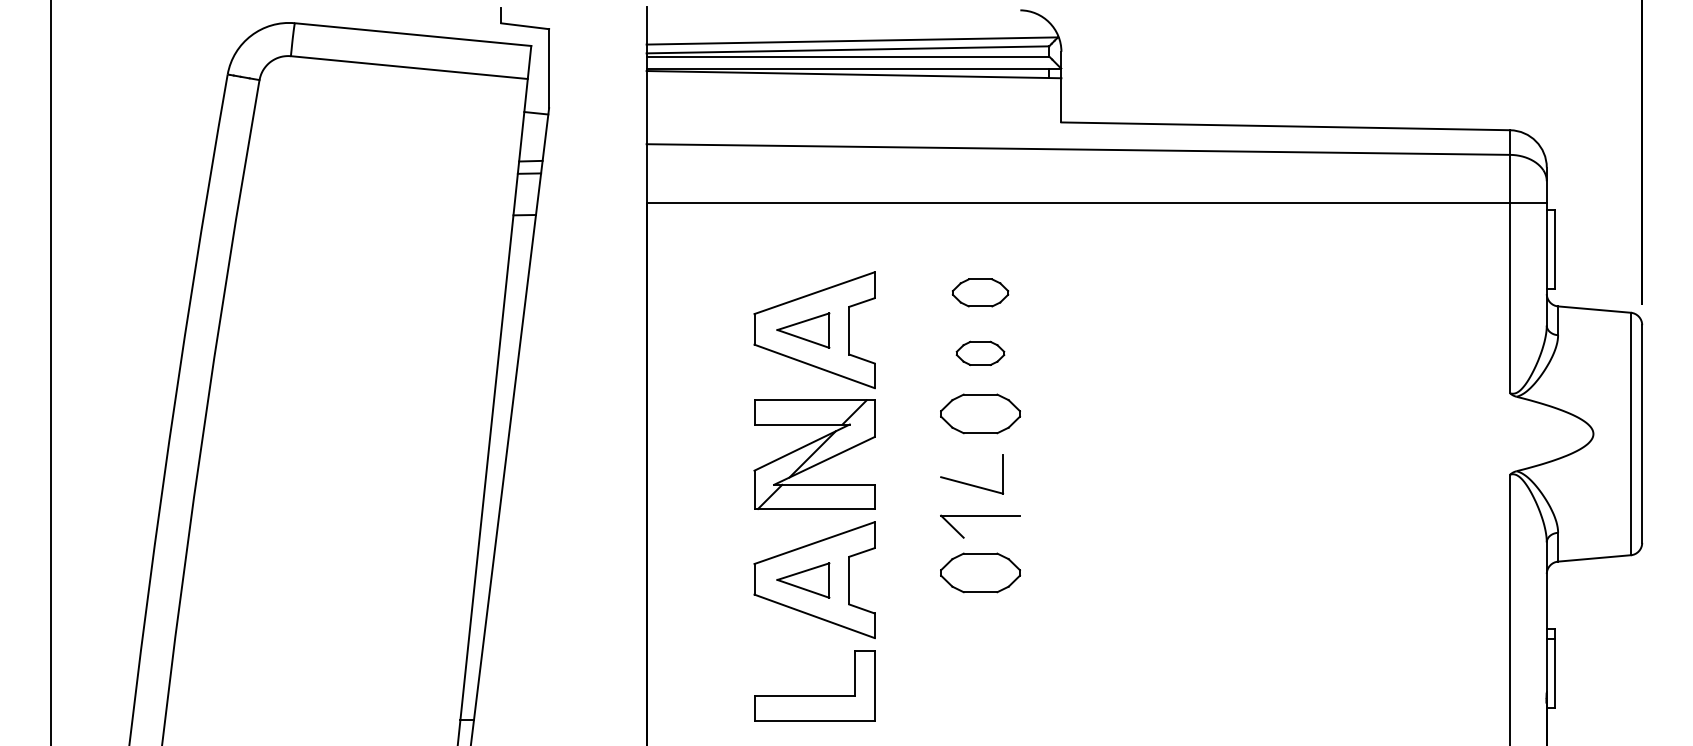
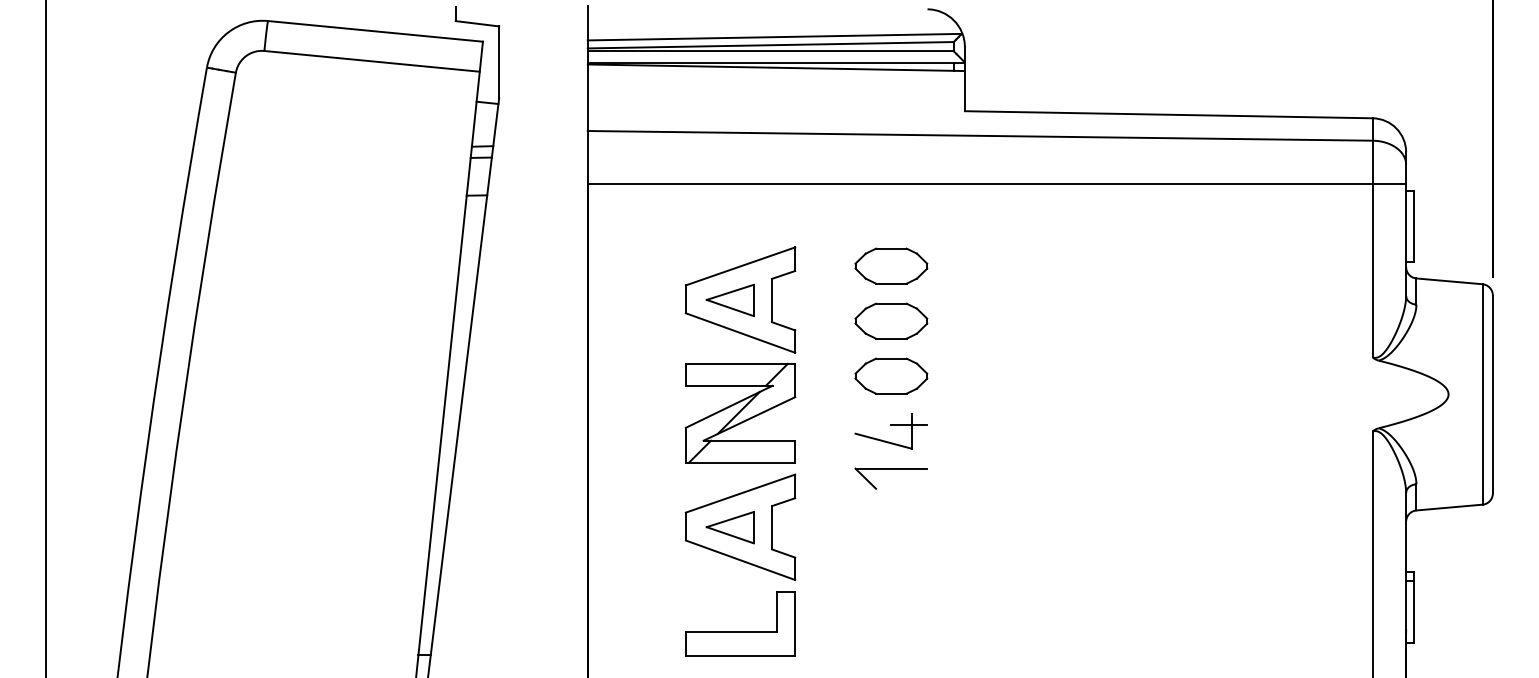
part: (980, 292) -> (891, 265), size x1.43
part: (980, 353) -> (891, 321), size x1.67
line: (999, 468) -> (908, 425), added
part: (980, 572) -> (891, 520), removed

